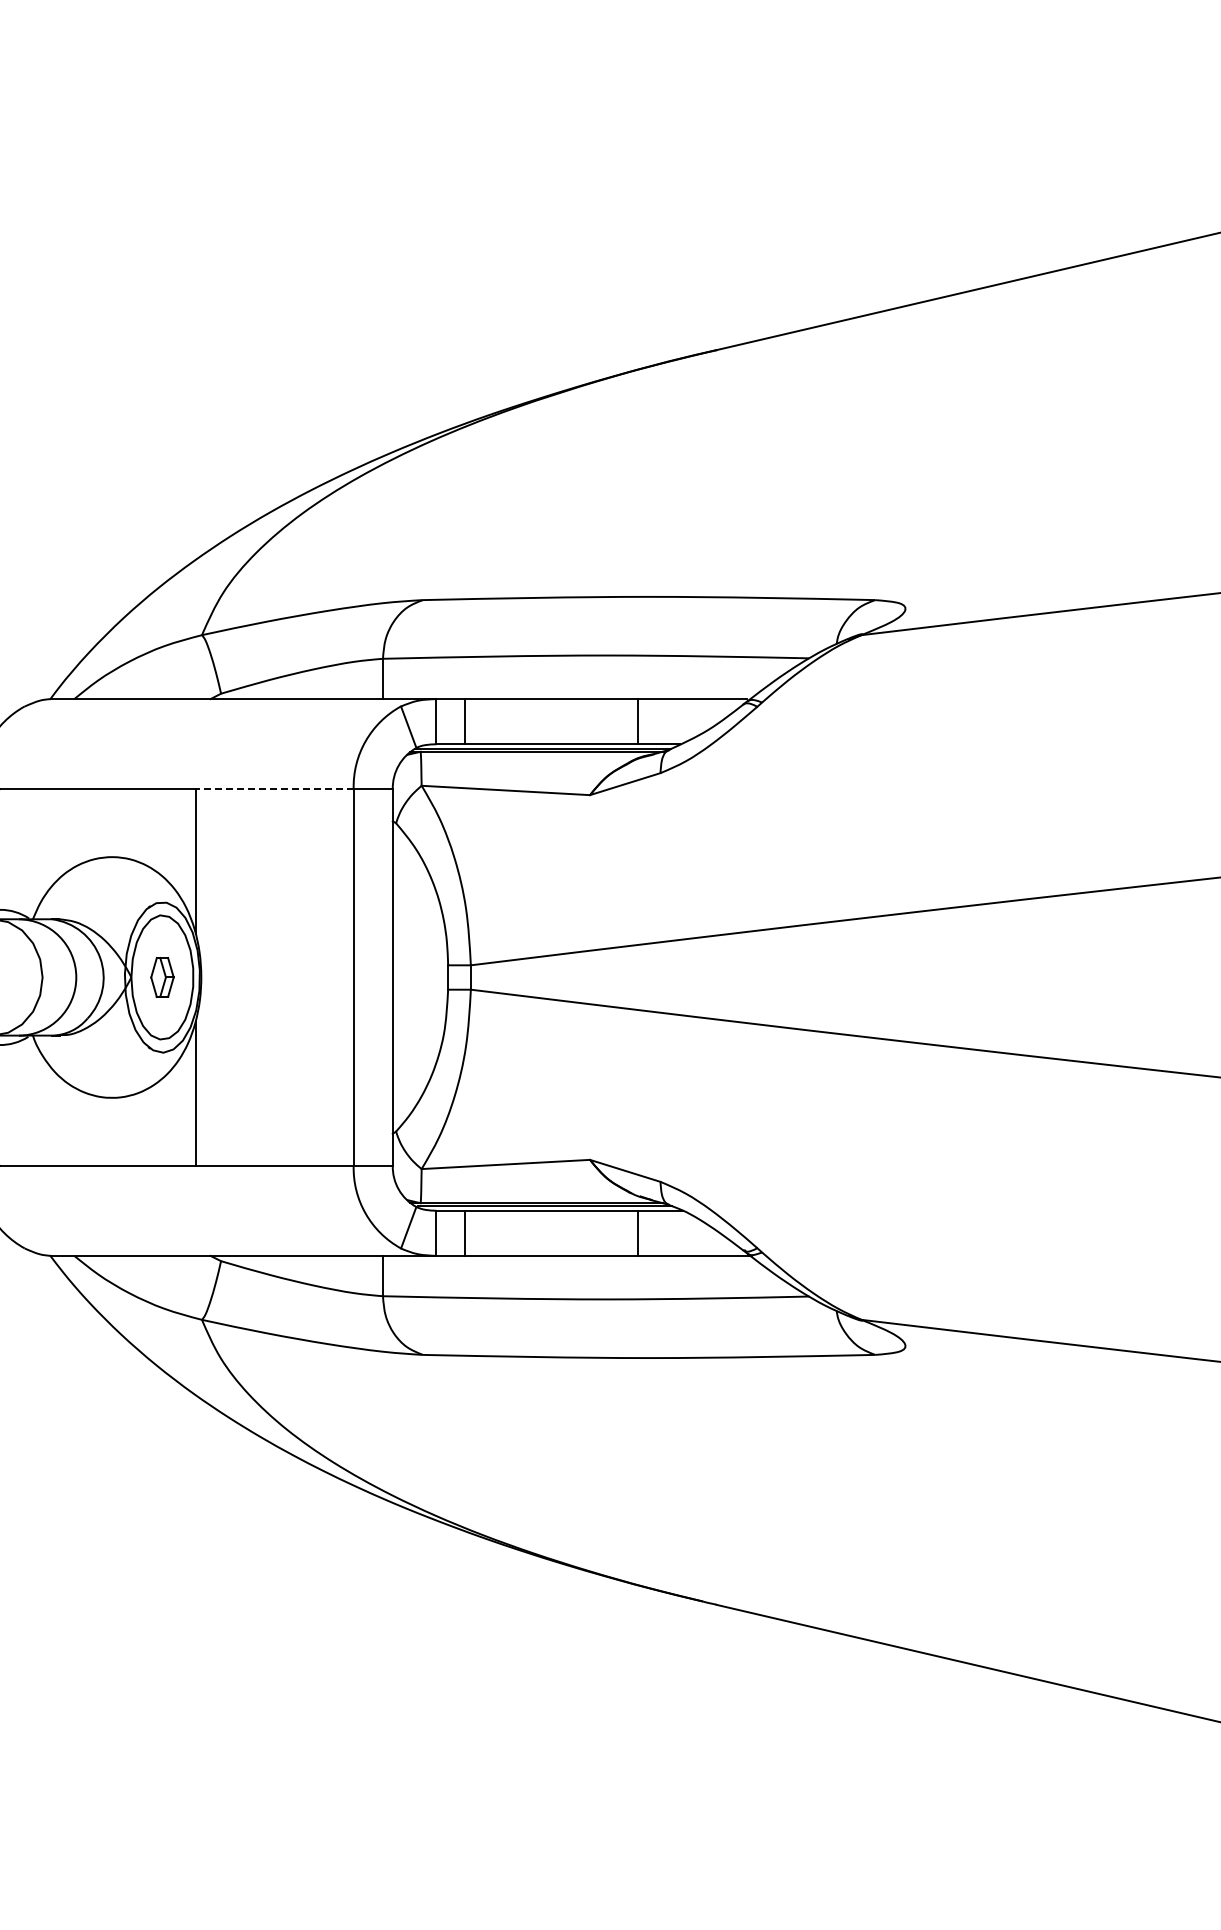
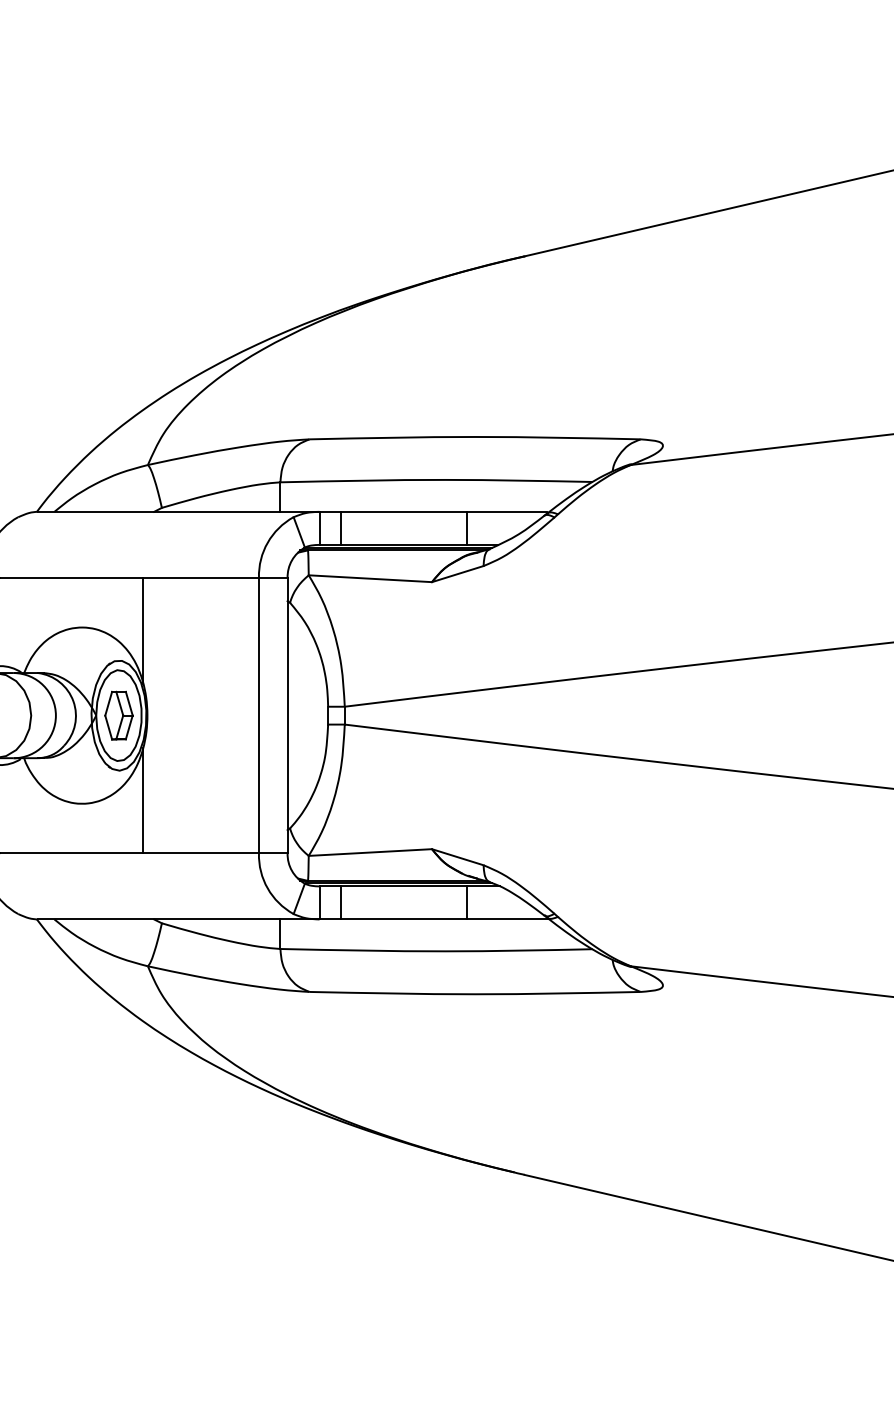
line: (274, 789) -> (201, 578), dashed -> solid
part: (162, 977) -> (119, 715), size x1.67

